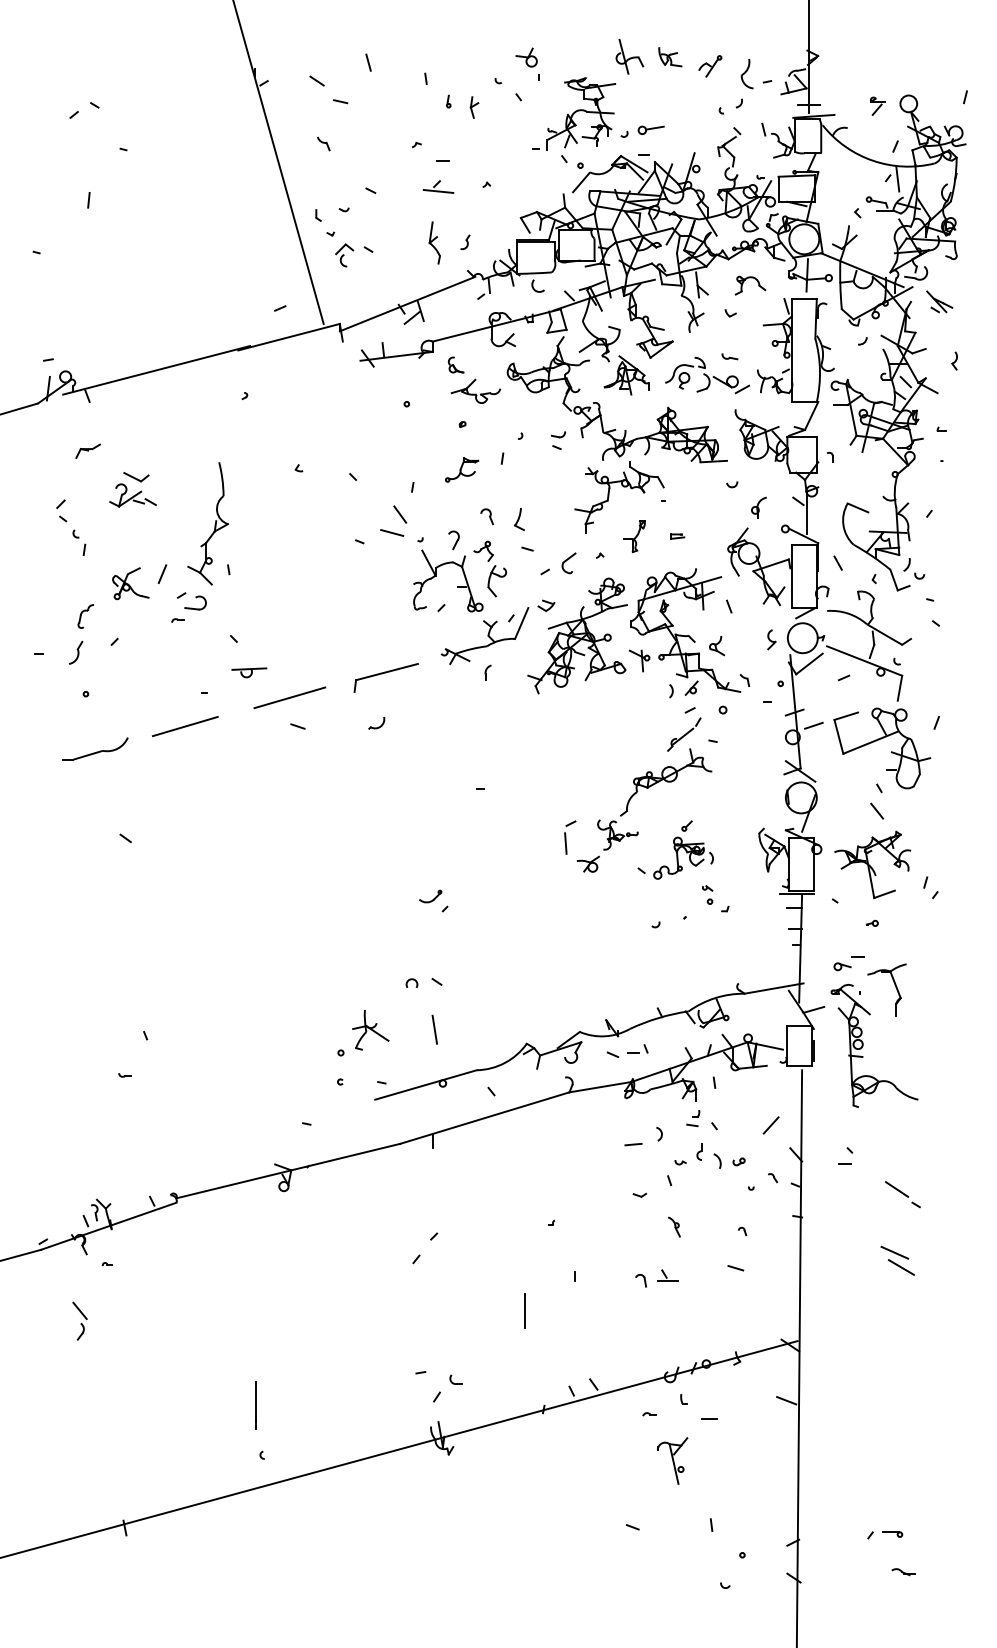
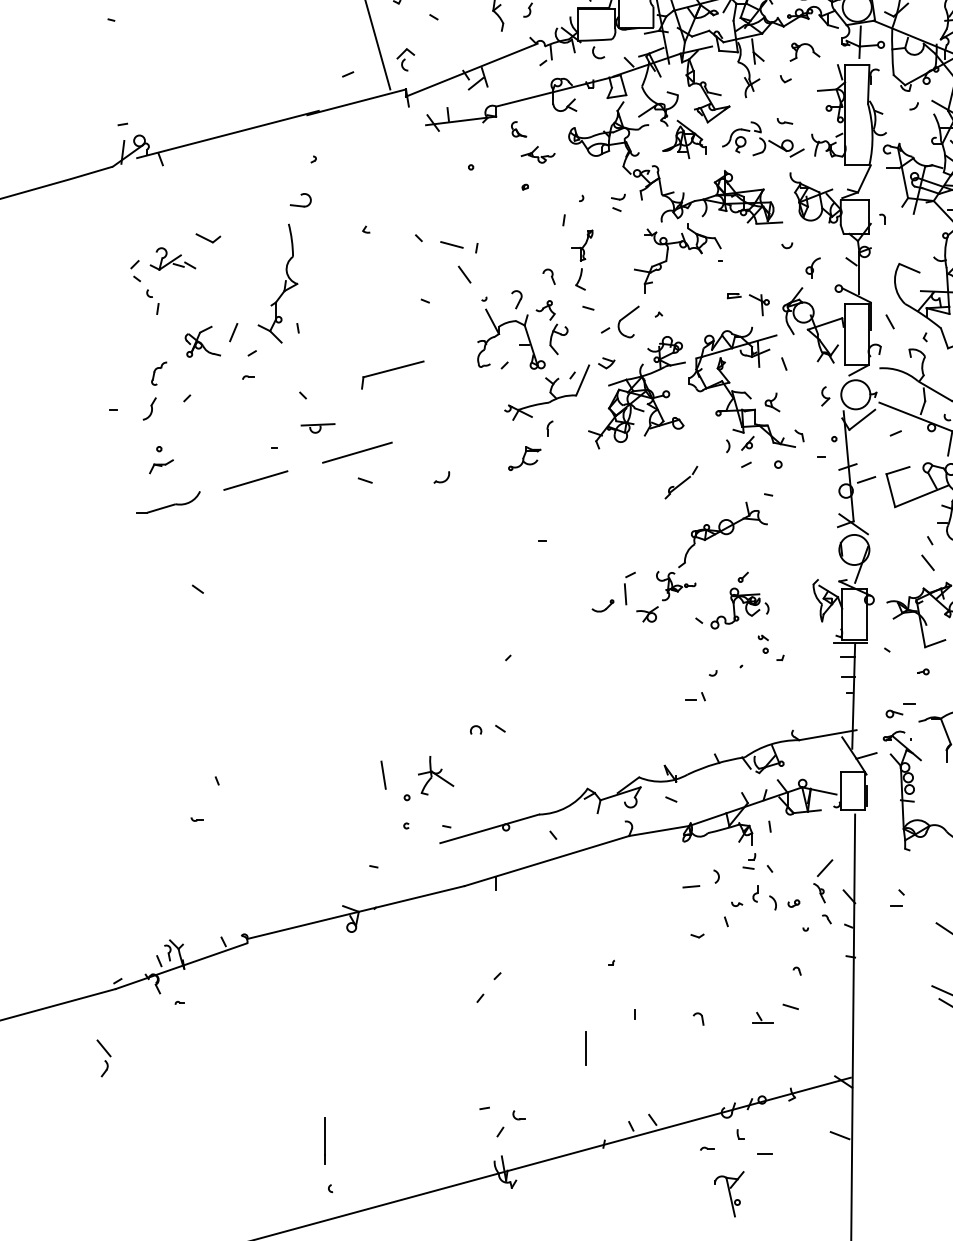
part: (344, 255) -> (405, 59), moved
part: (475, 390) -> (537, 154), size x0.7
part: (87, 450) -> (160, 465), moved
part: (462, 469) -> (525, 458), moved
part: (132, 495) -> (172, 259), moved
line: (392, 532) -> (452, 244), moved
part: (634, 536) -> (582, 245), moved
part: (568, 563) -> (628, 322), size x1.6
part: (195, 602) -> (300, 199), moved
part: (639, 660) -> (759, 304), moved
part: (385, 677) -> (392, 374), moved
part: (684, 734) -> (681, 482), moved
part: (430, 896) -> (602, 605), moved
line: (434, 1029) -> (383, 774), moved
part: (637, 1048) -> (695, 696), moved
part: (674, 1226) -> (819, 892), moved
part: (667, 1275) -> (762, 1017), moved
part: (79, 1320) -> (103, 1057), moved

